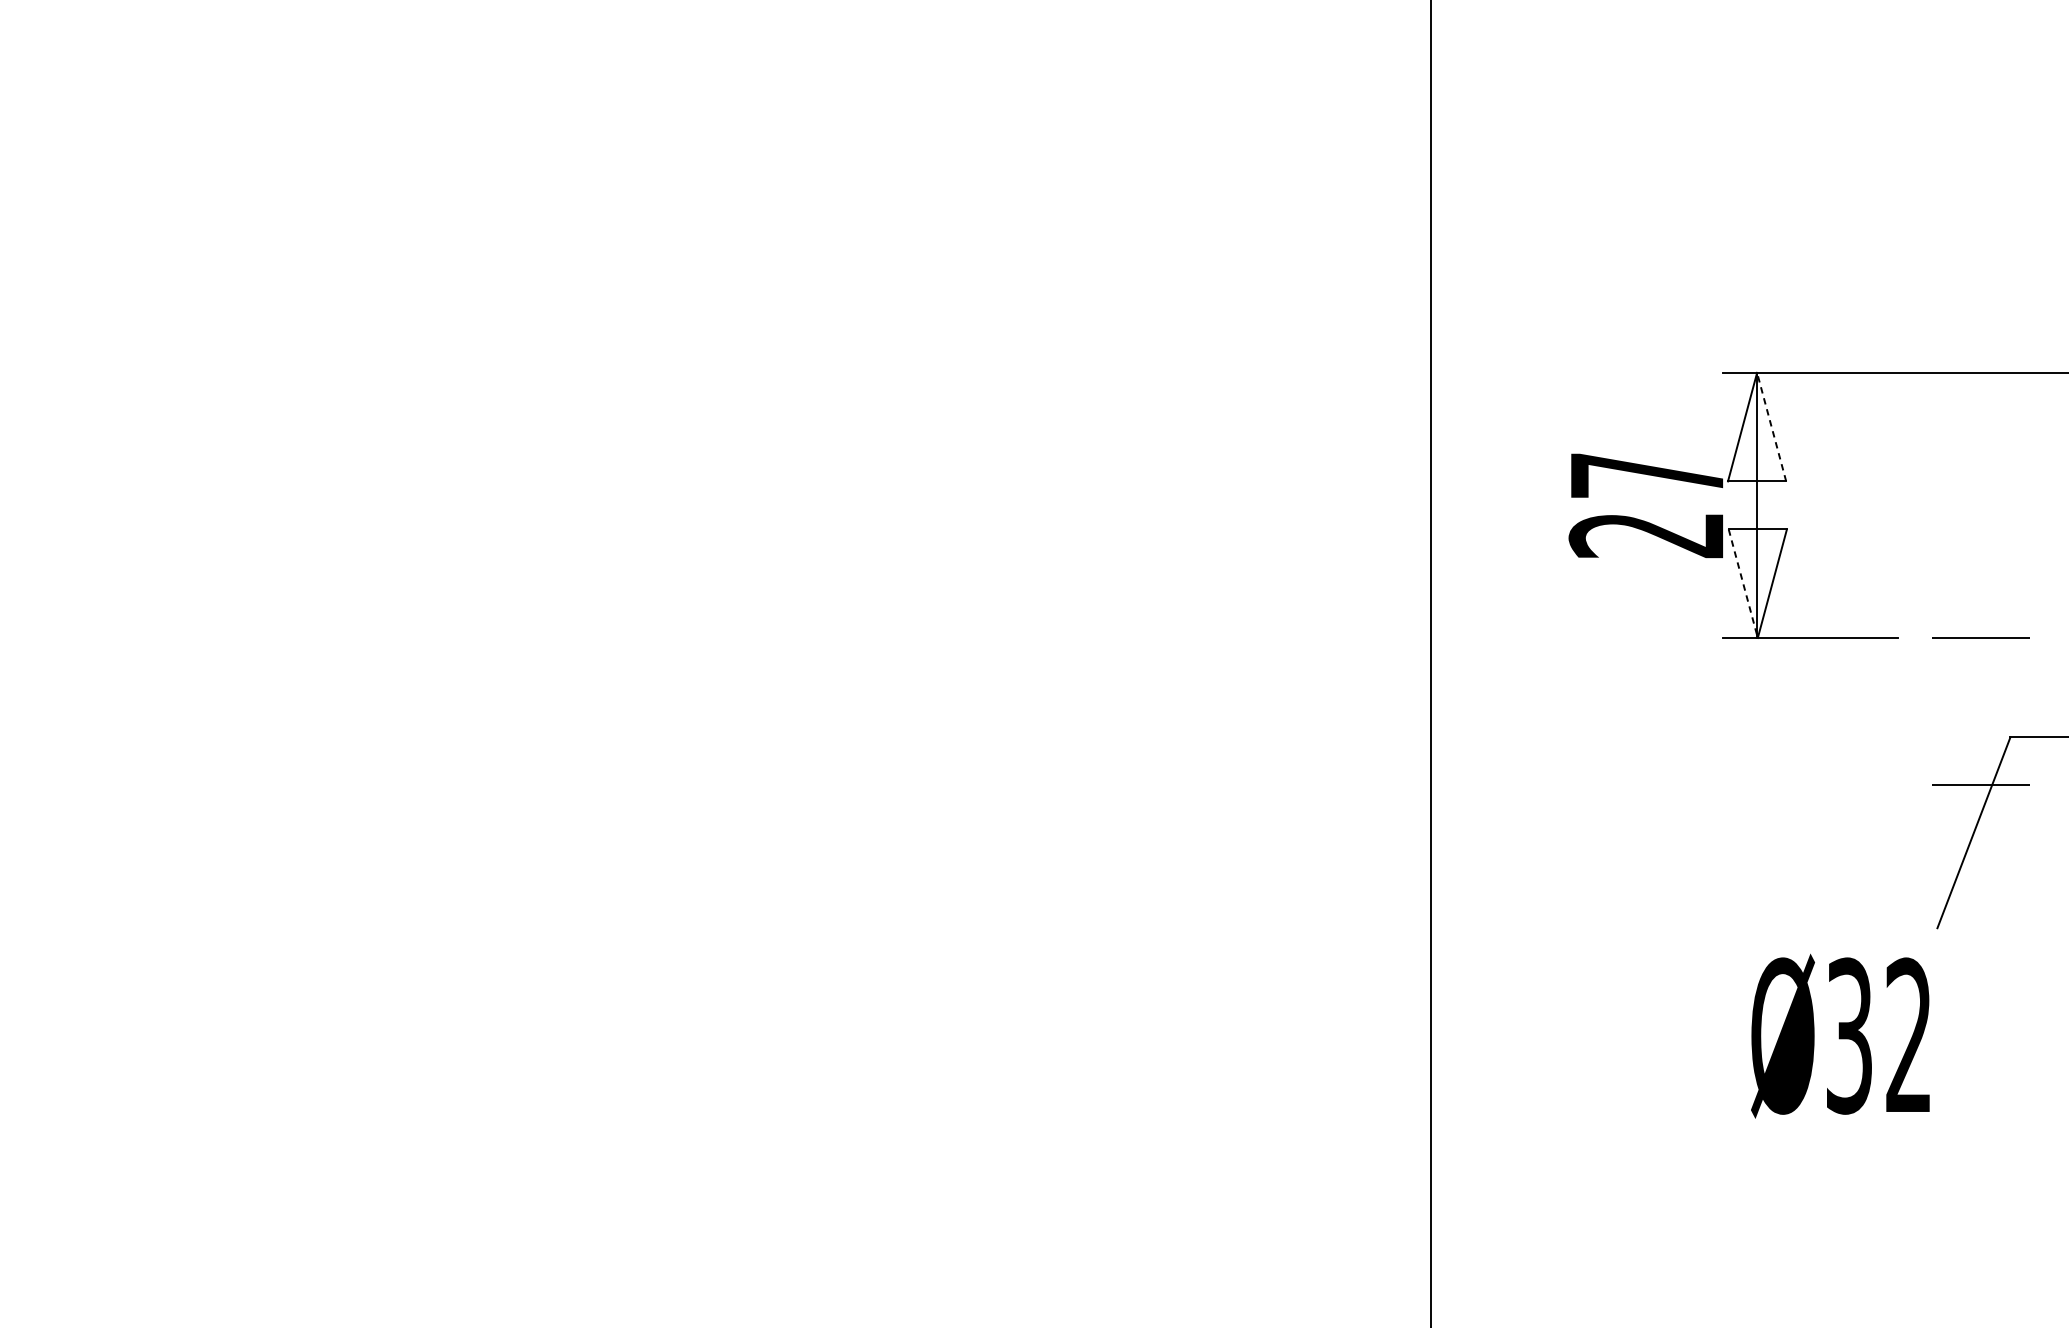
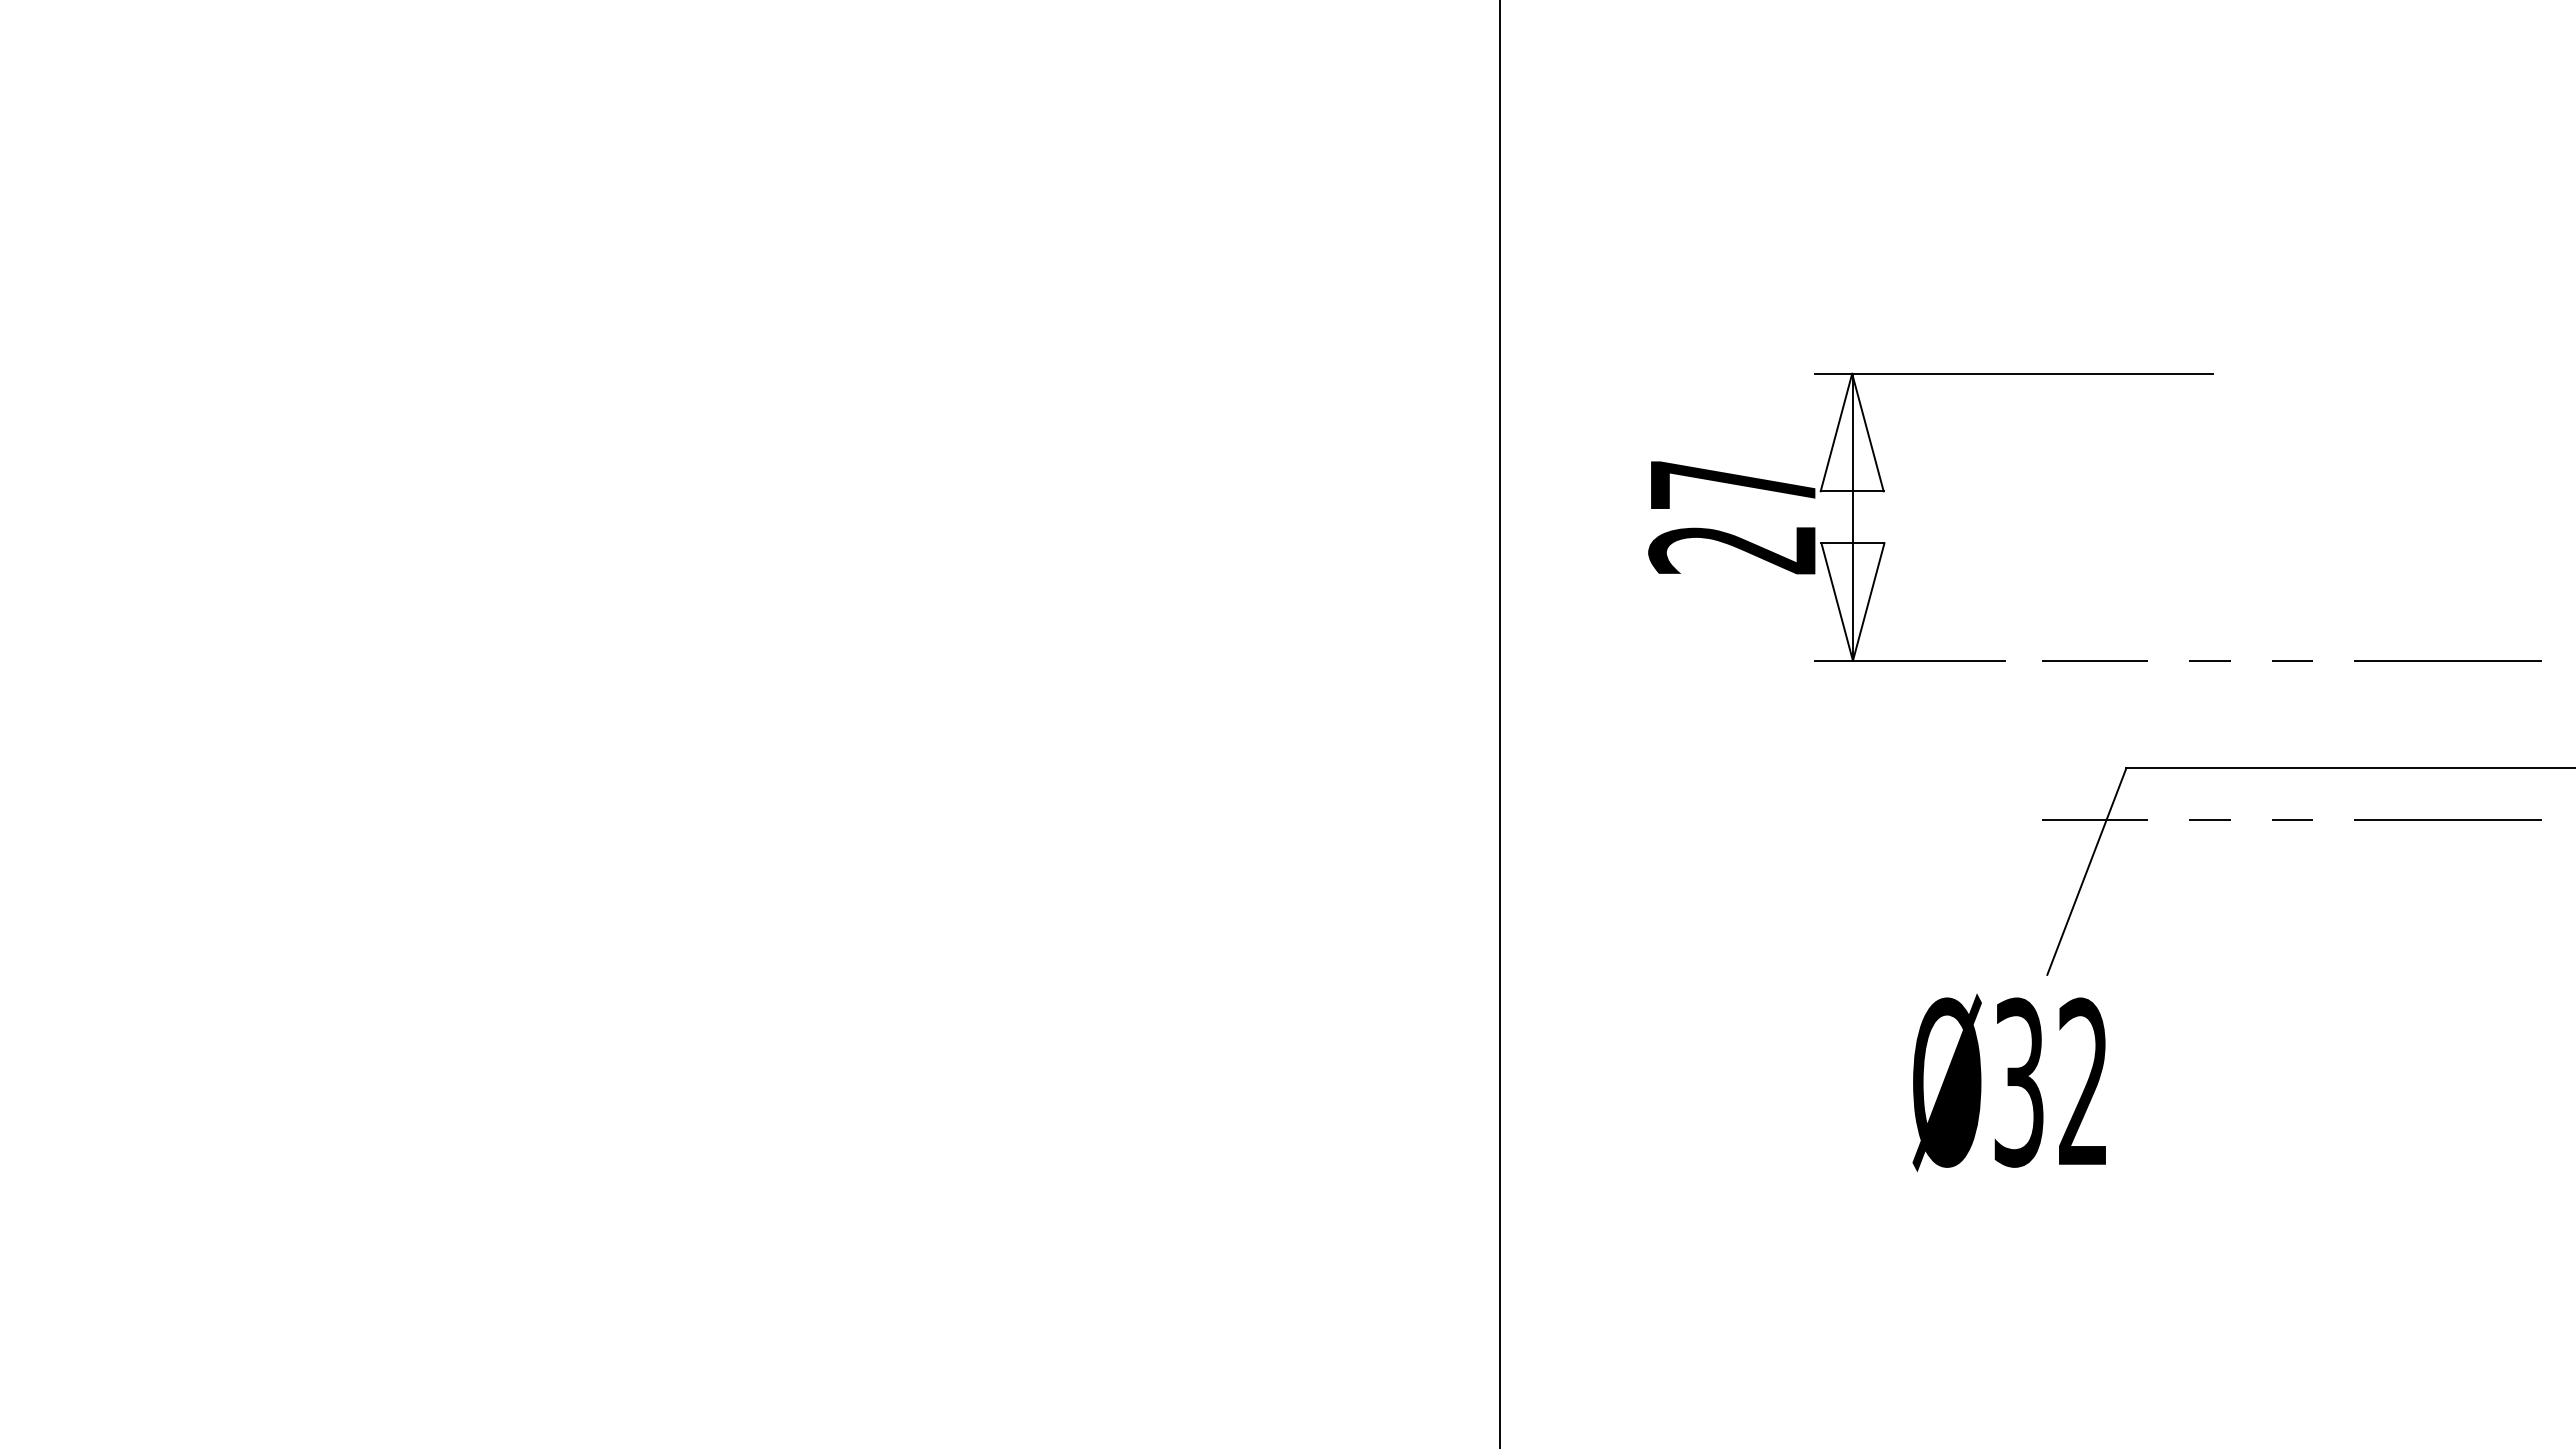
line: (1771, 427) -> (1867, 432), dashed -> solid
line: (1743, 584) -> (1837, 602), dashed -> solid
text: (1839, 1035) -> (2008, 1082), moved

